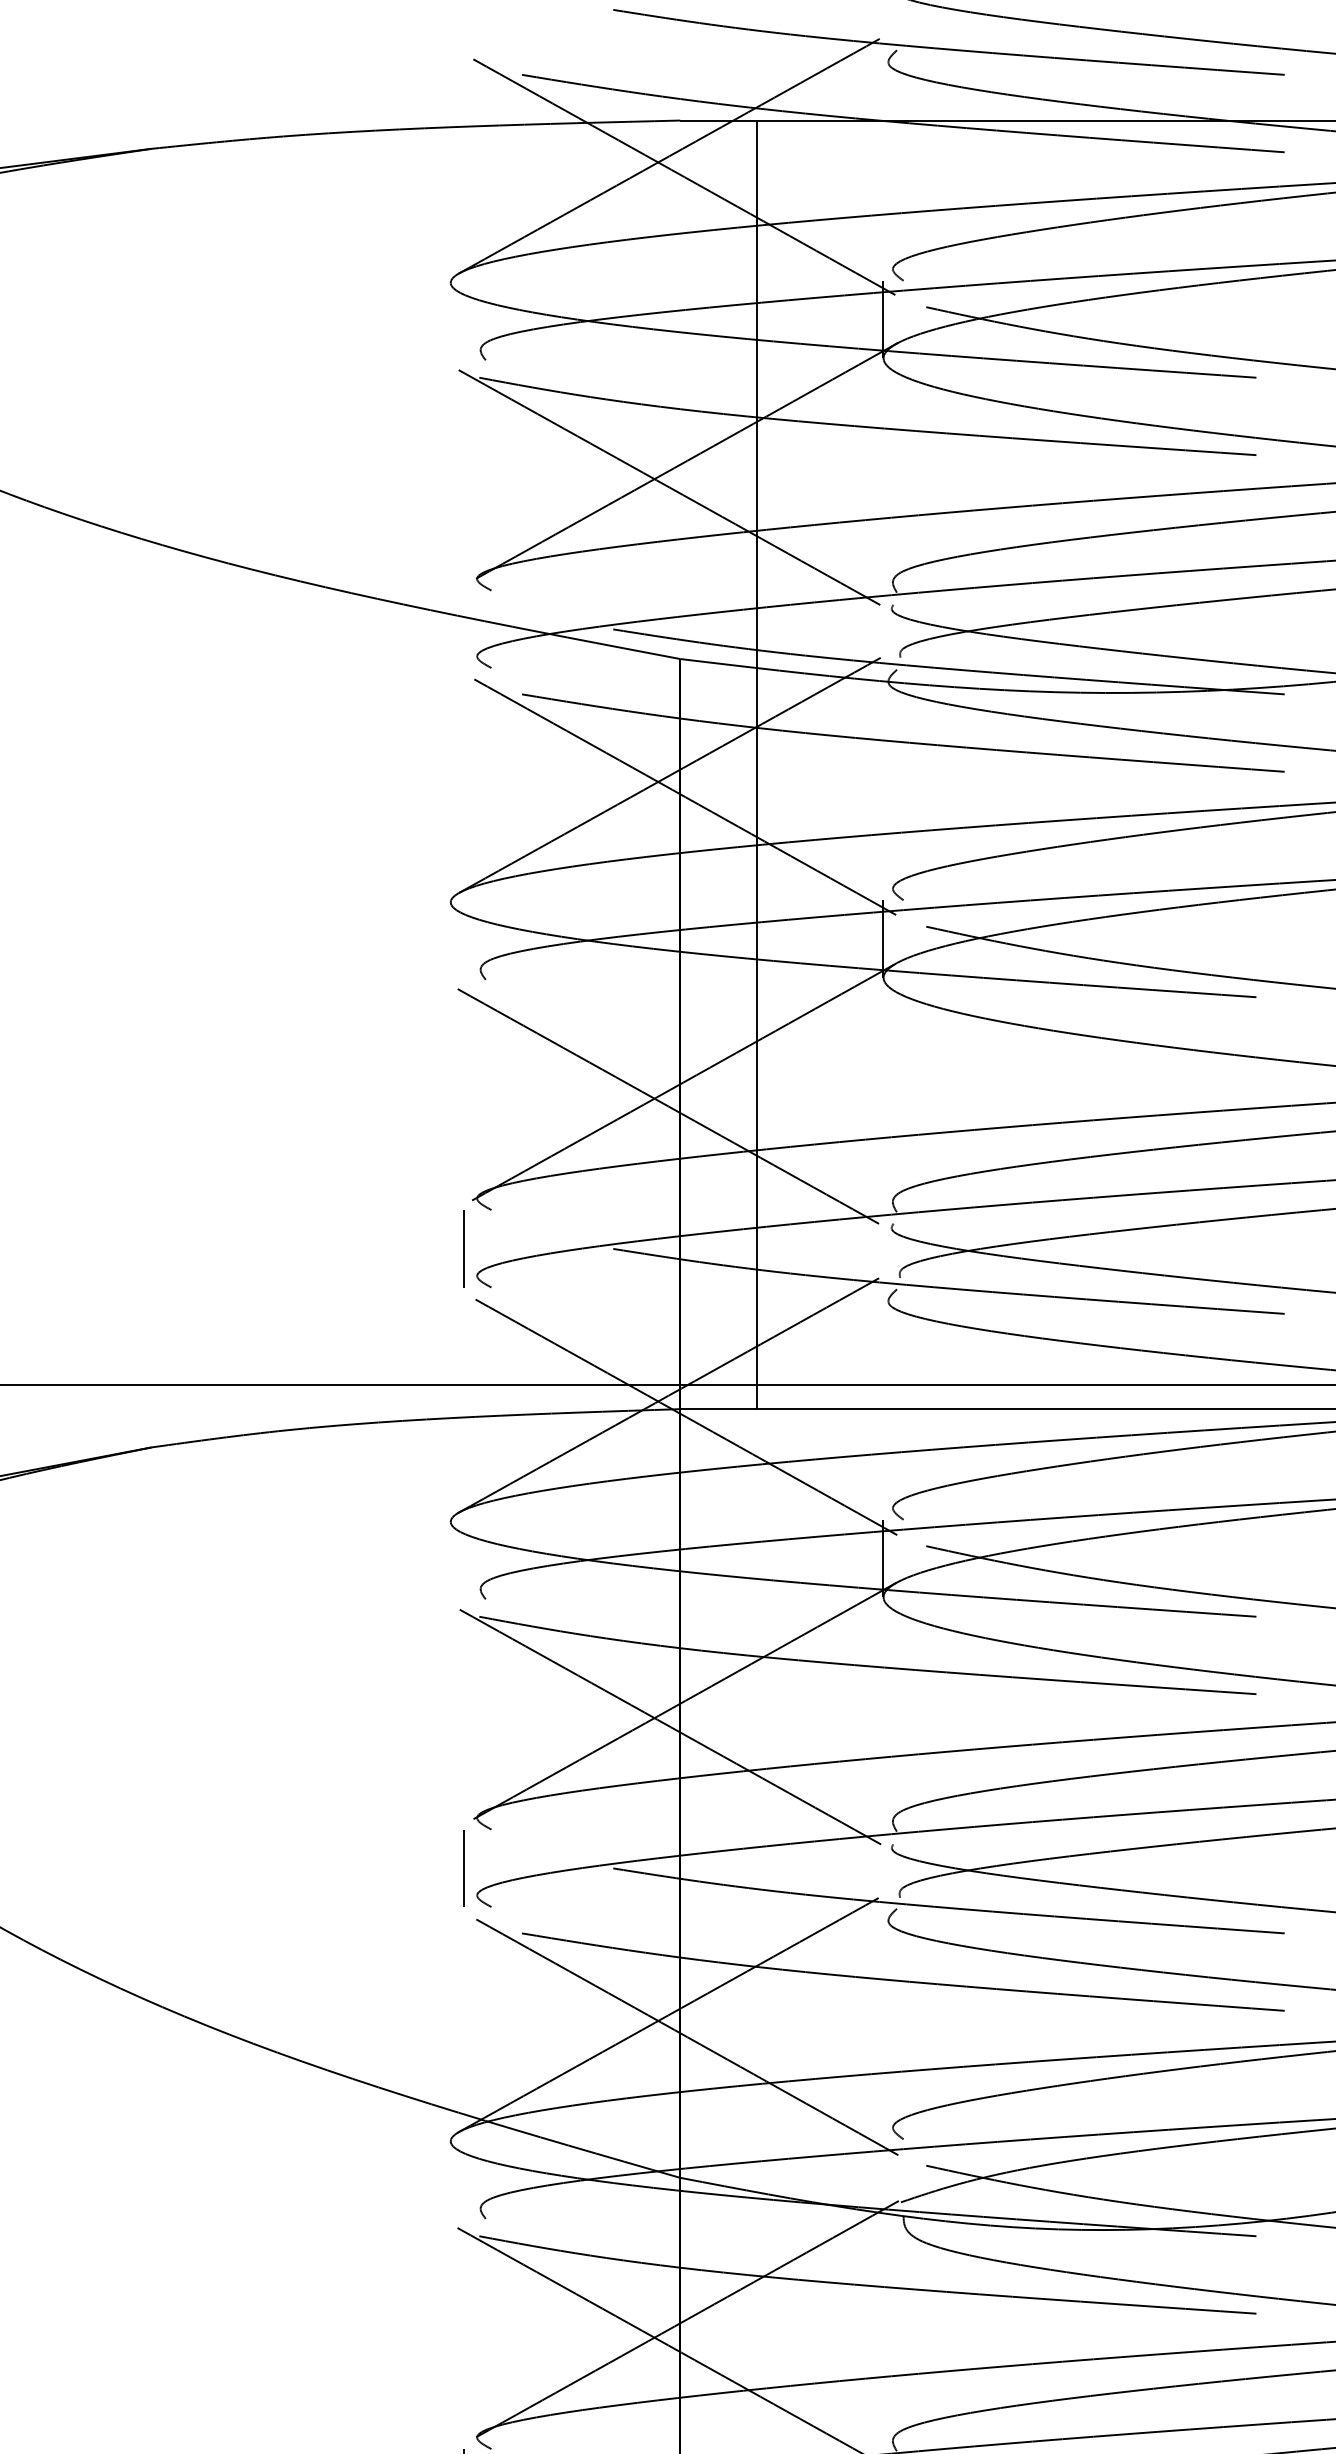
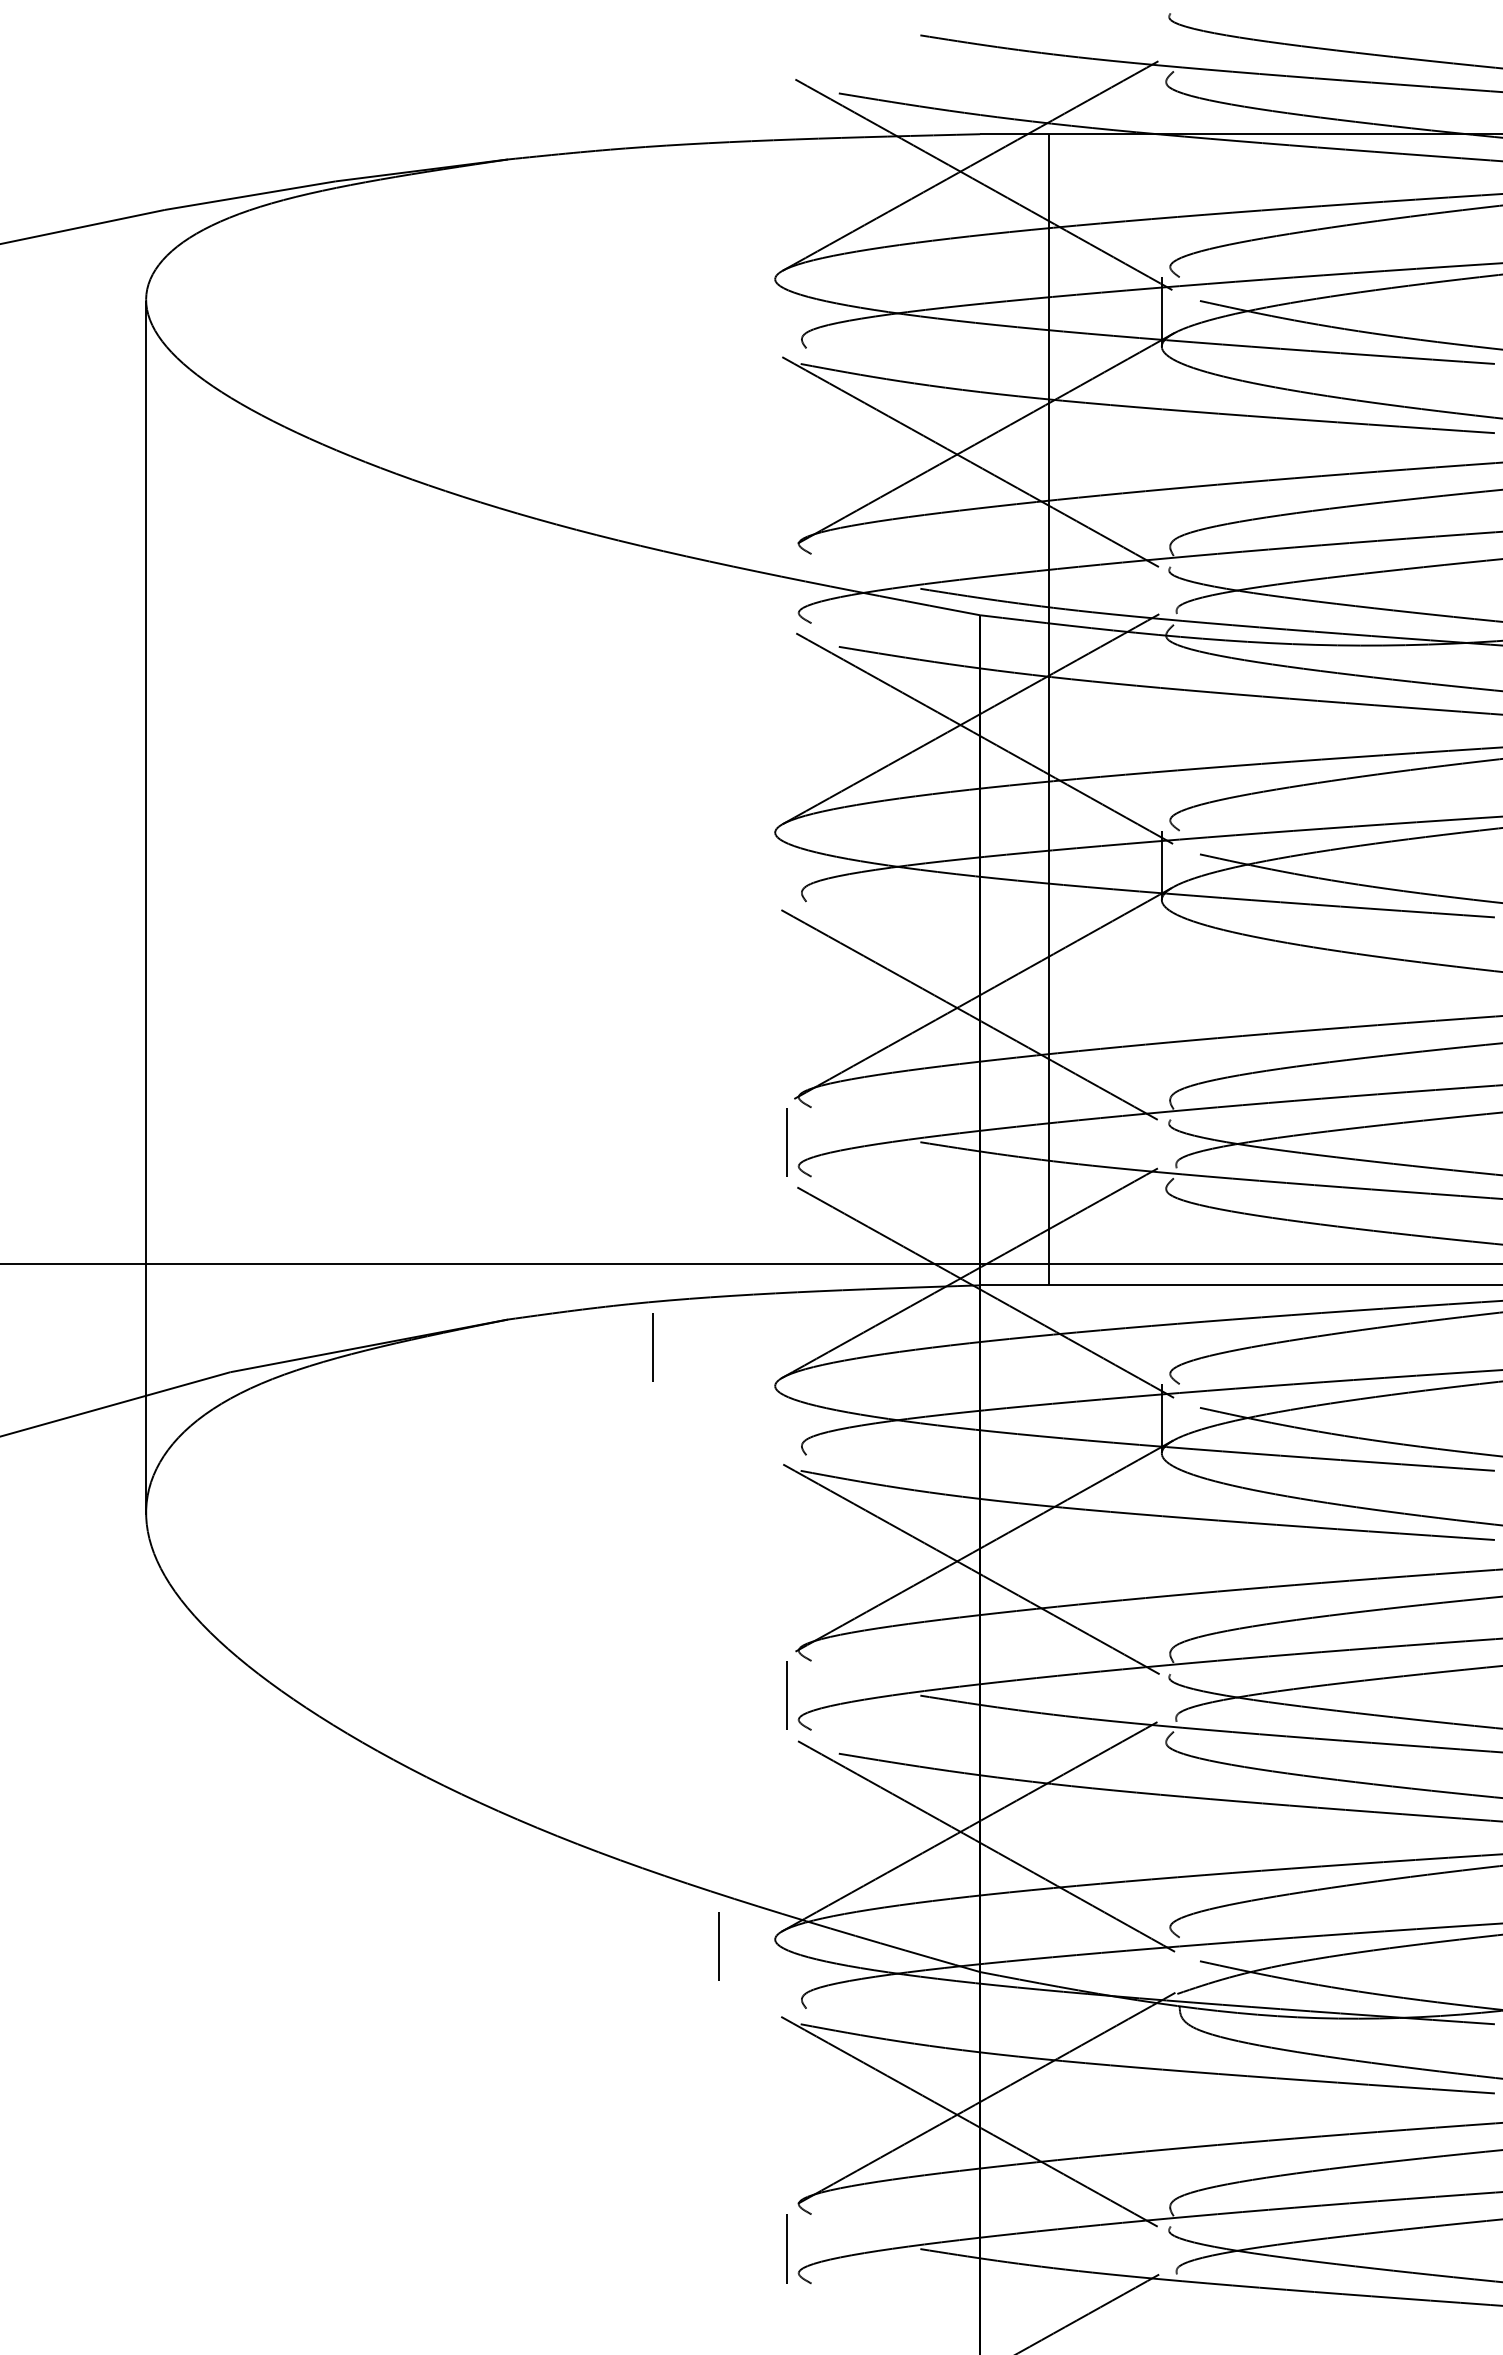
line: (313, 1478) -> (652, 1347), added
line: (387, 2149) -> (718, 1946), added

